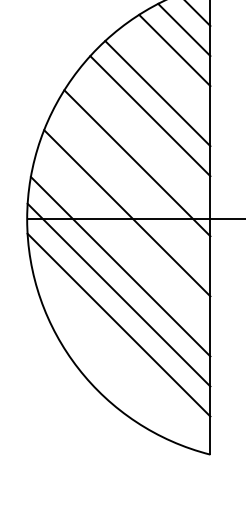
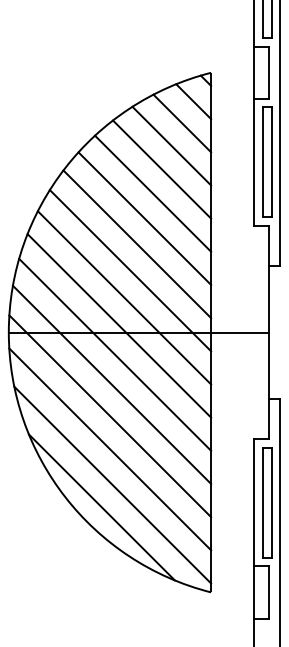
line: (166, 71) -> (162, 169), added
line: (143, 139) -> (137, 244), added
line: (131, 187) -> (124, 297), added
line: (123, 239) -> (115, 354), added
line: (121, 356) -> (112, 484), added
line: (111, 377) -> (101, 507), added

